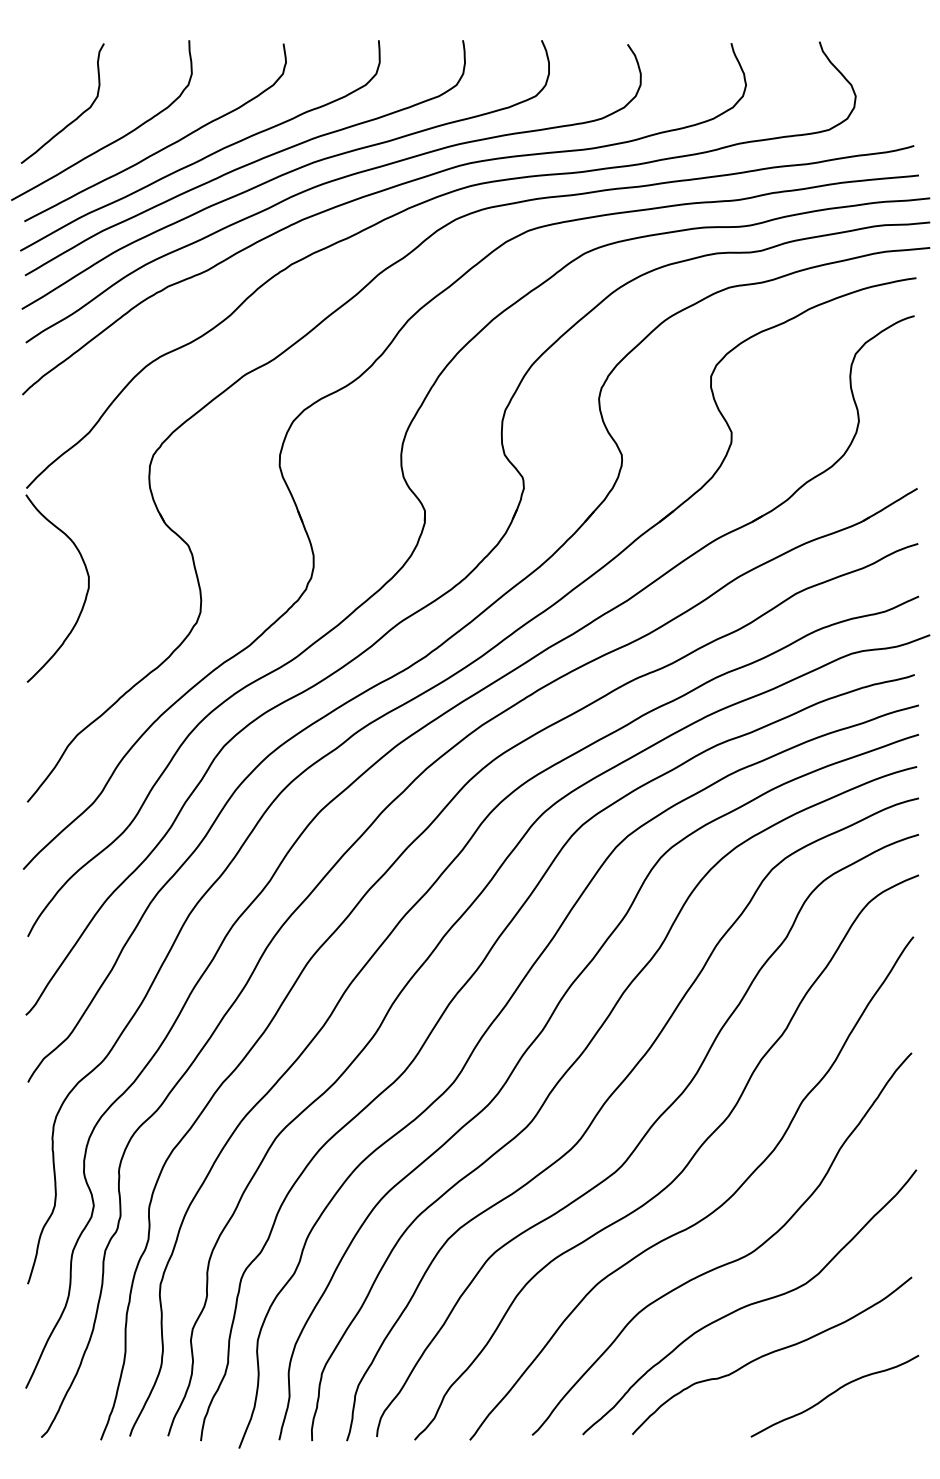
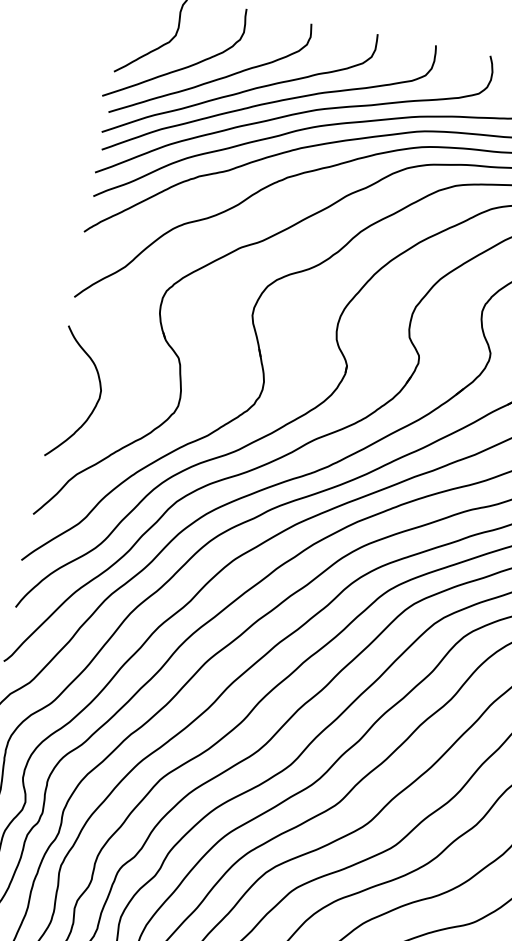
curve: (85, 595) -> (96, 403), moved

